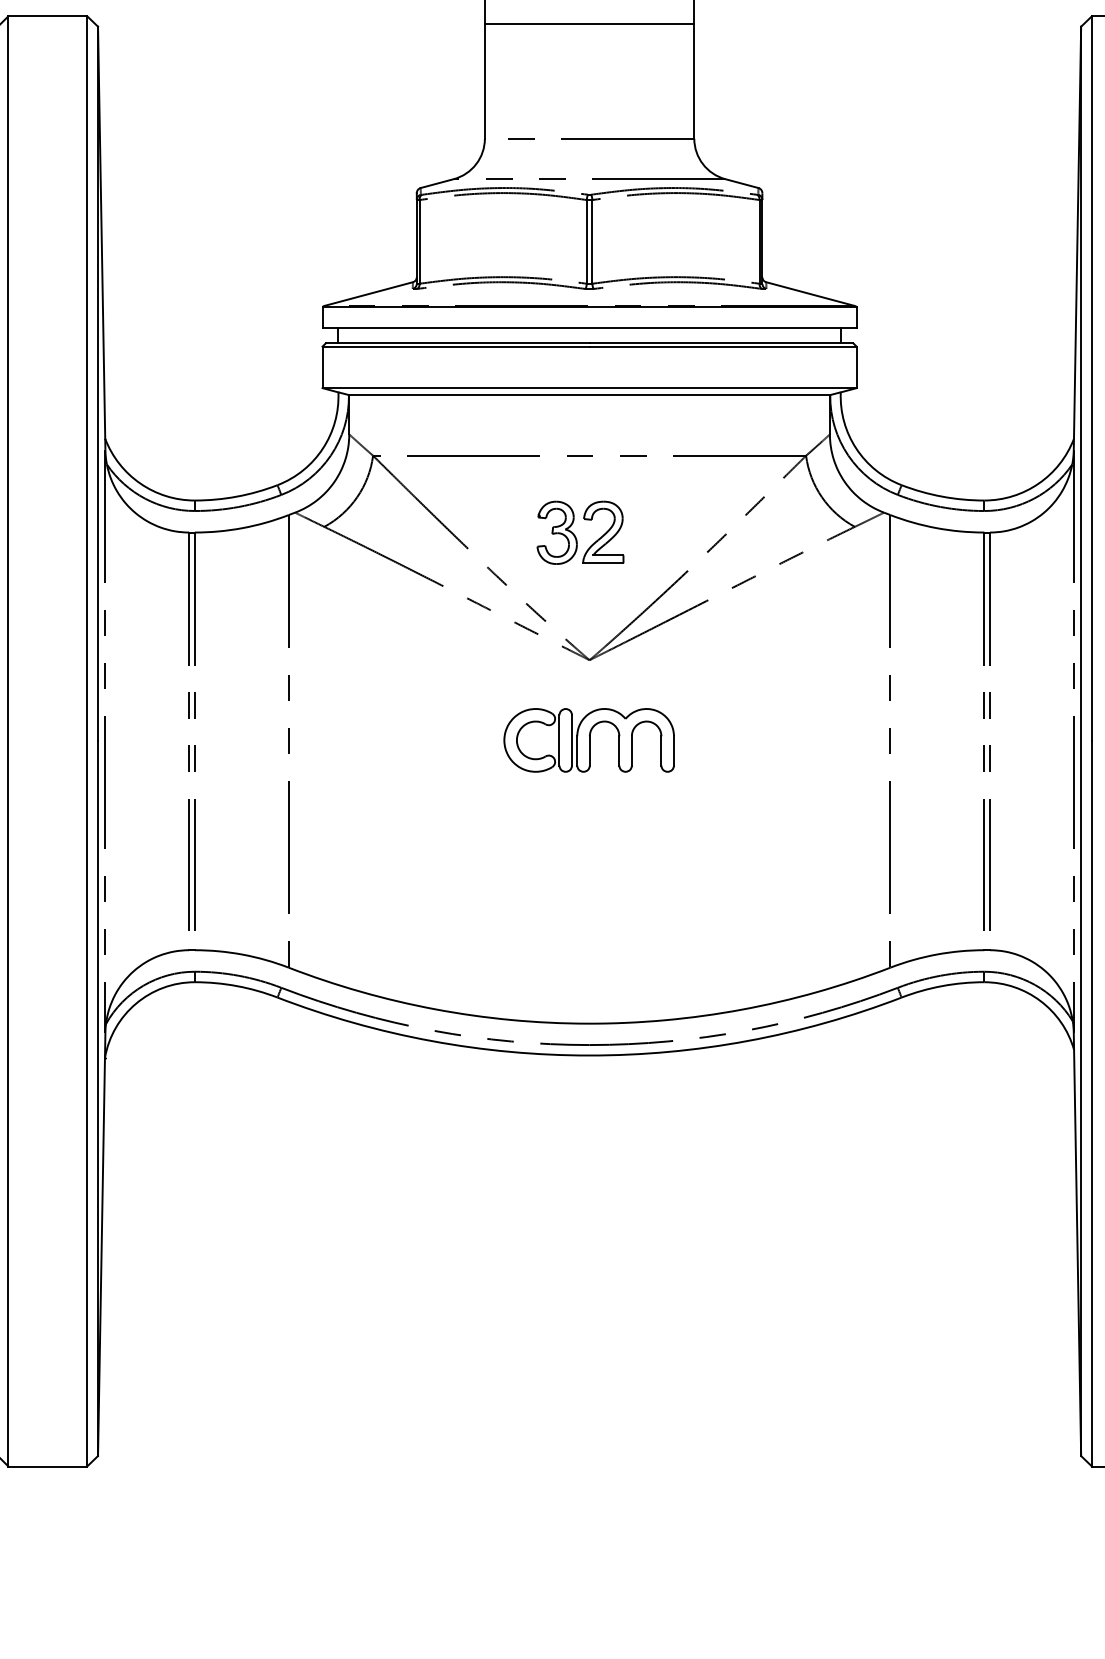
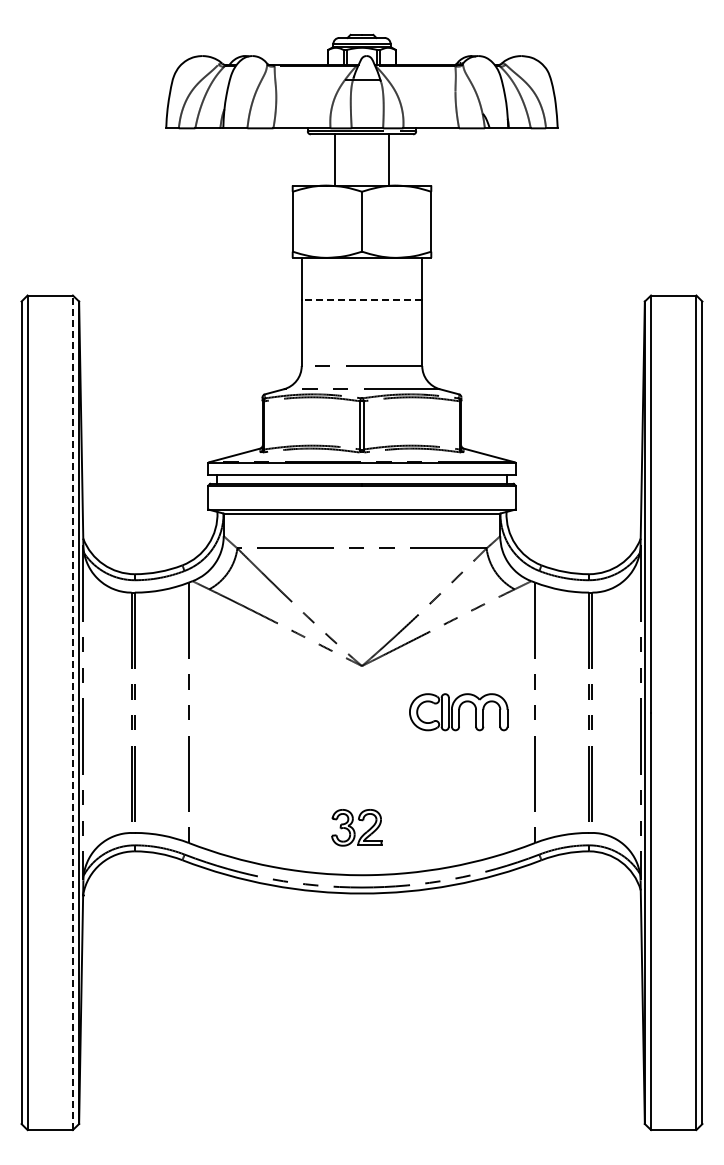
line: (588, 24) -> (361, 300), solid -> dashed
part: (580, 532) -> (356, 827), moved
line: (86, 740) -> (72, 712), solid -> dashed
part: (588, 740) -> (458, 712), moved

